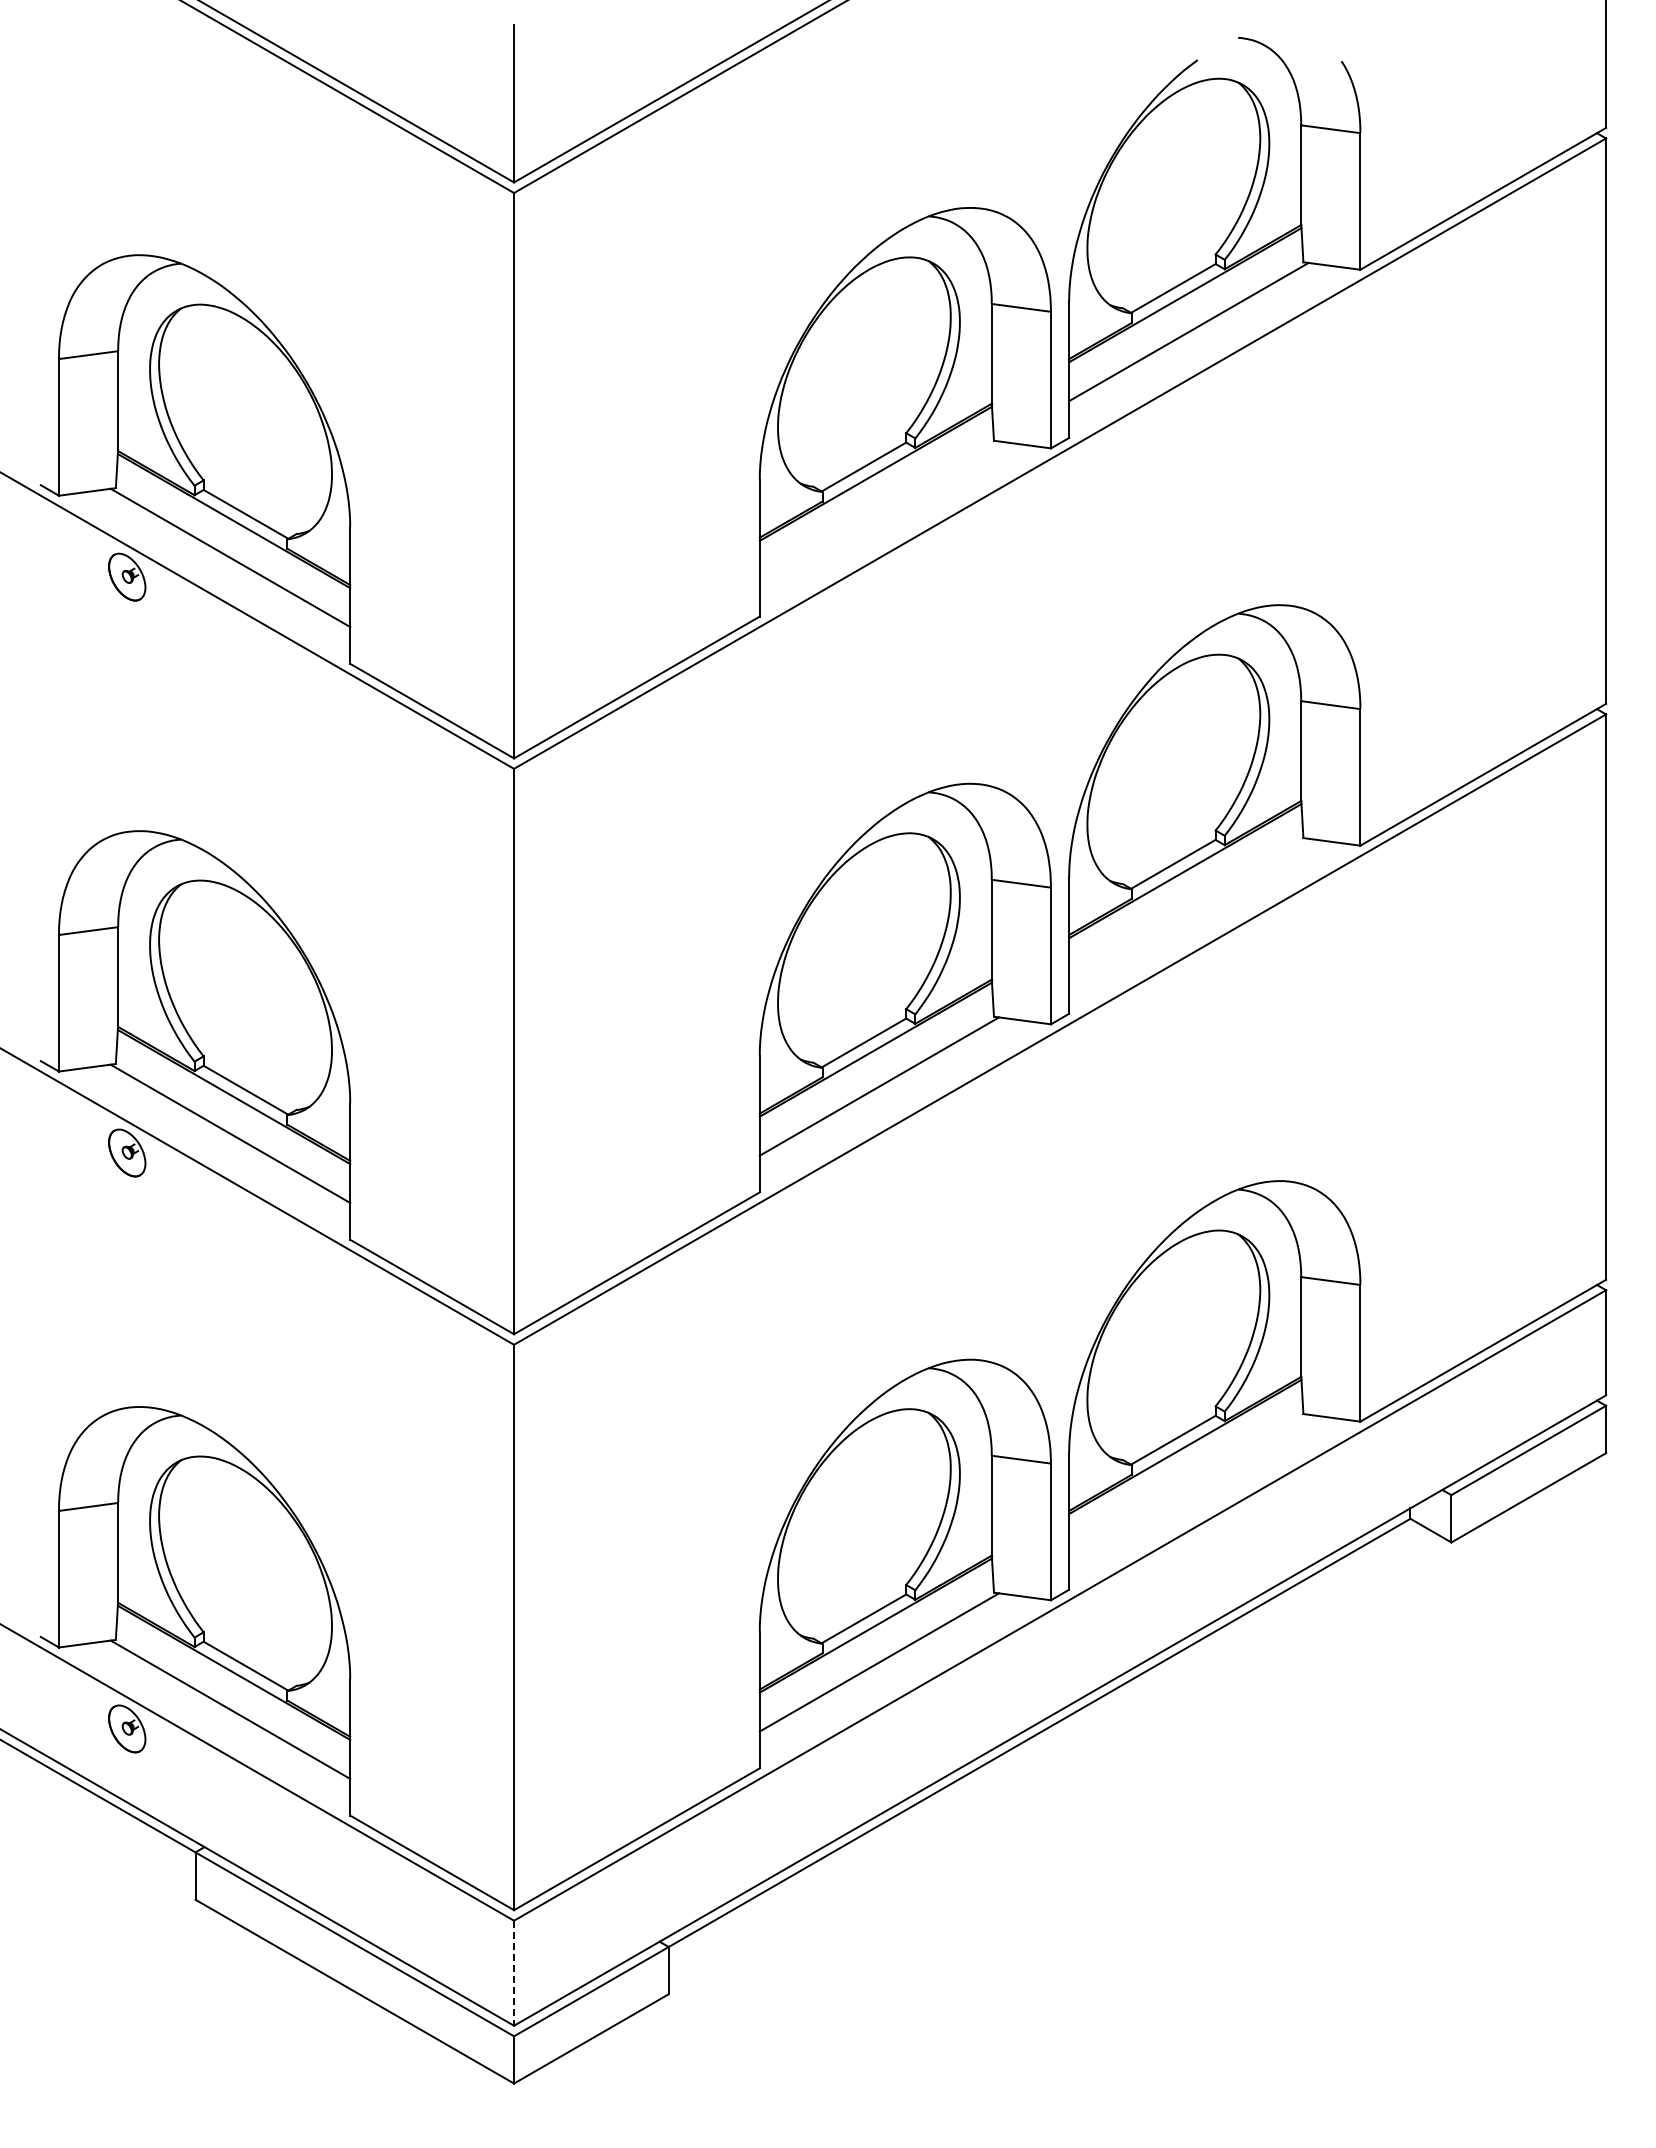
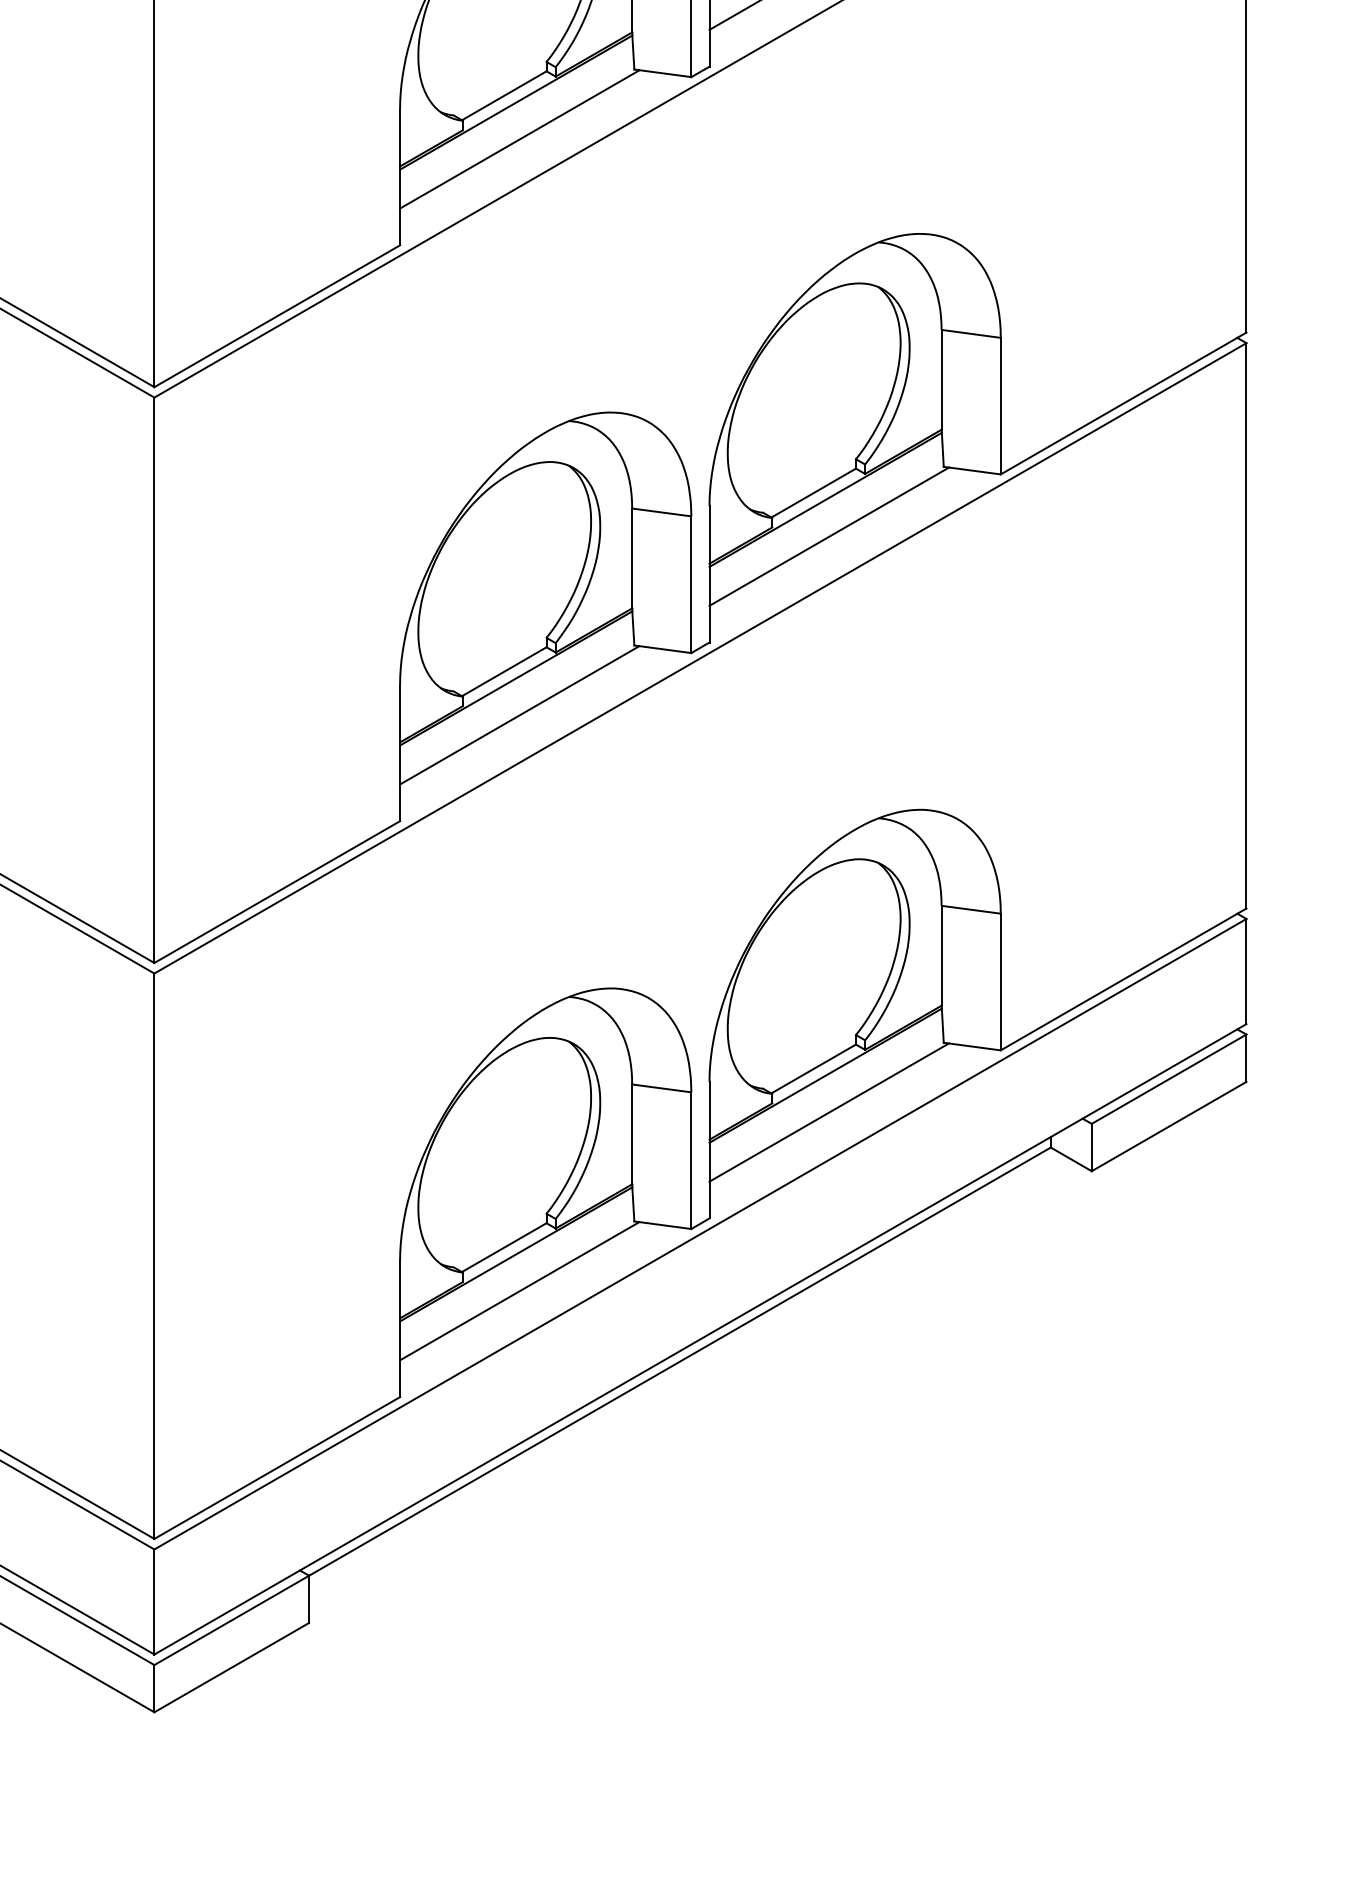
line: (879, 510) -> (519, 139), added
line: (1188, 907) -> (828, 536), added
line: (1188, 1483) -> (828, 1112), added
line: (514, 1973) -> (154, 1602), dashed -> solid

